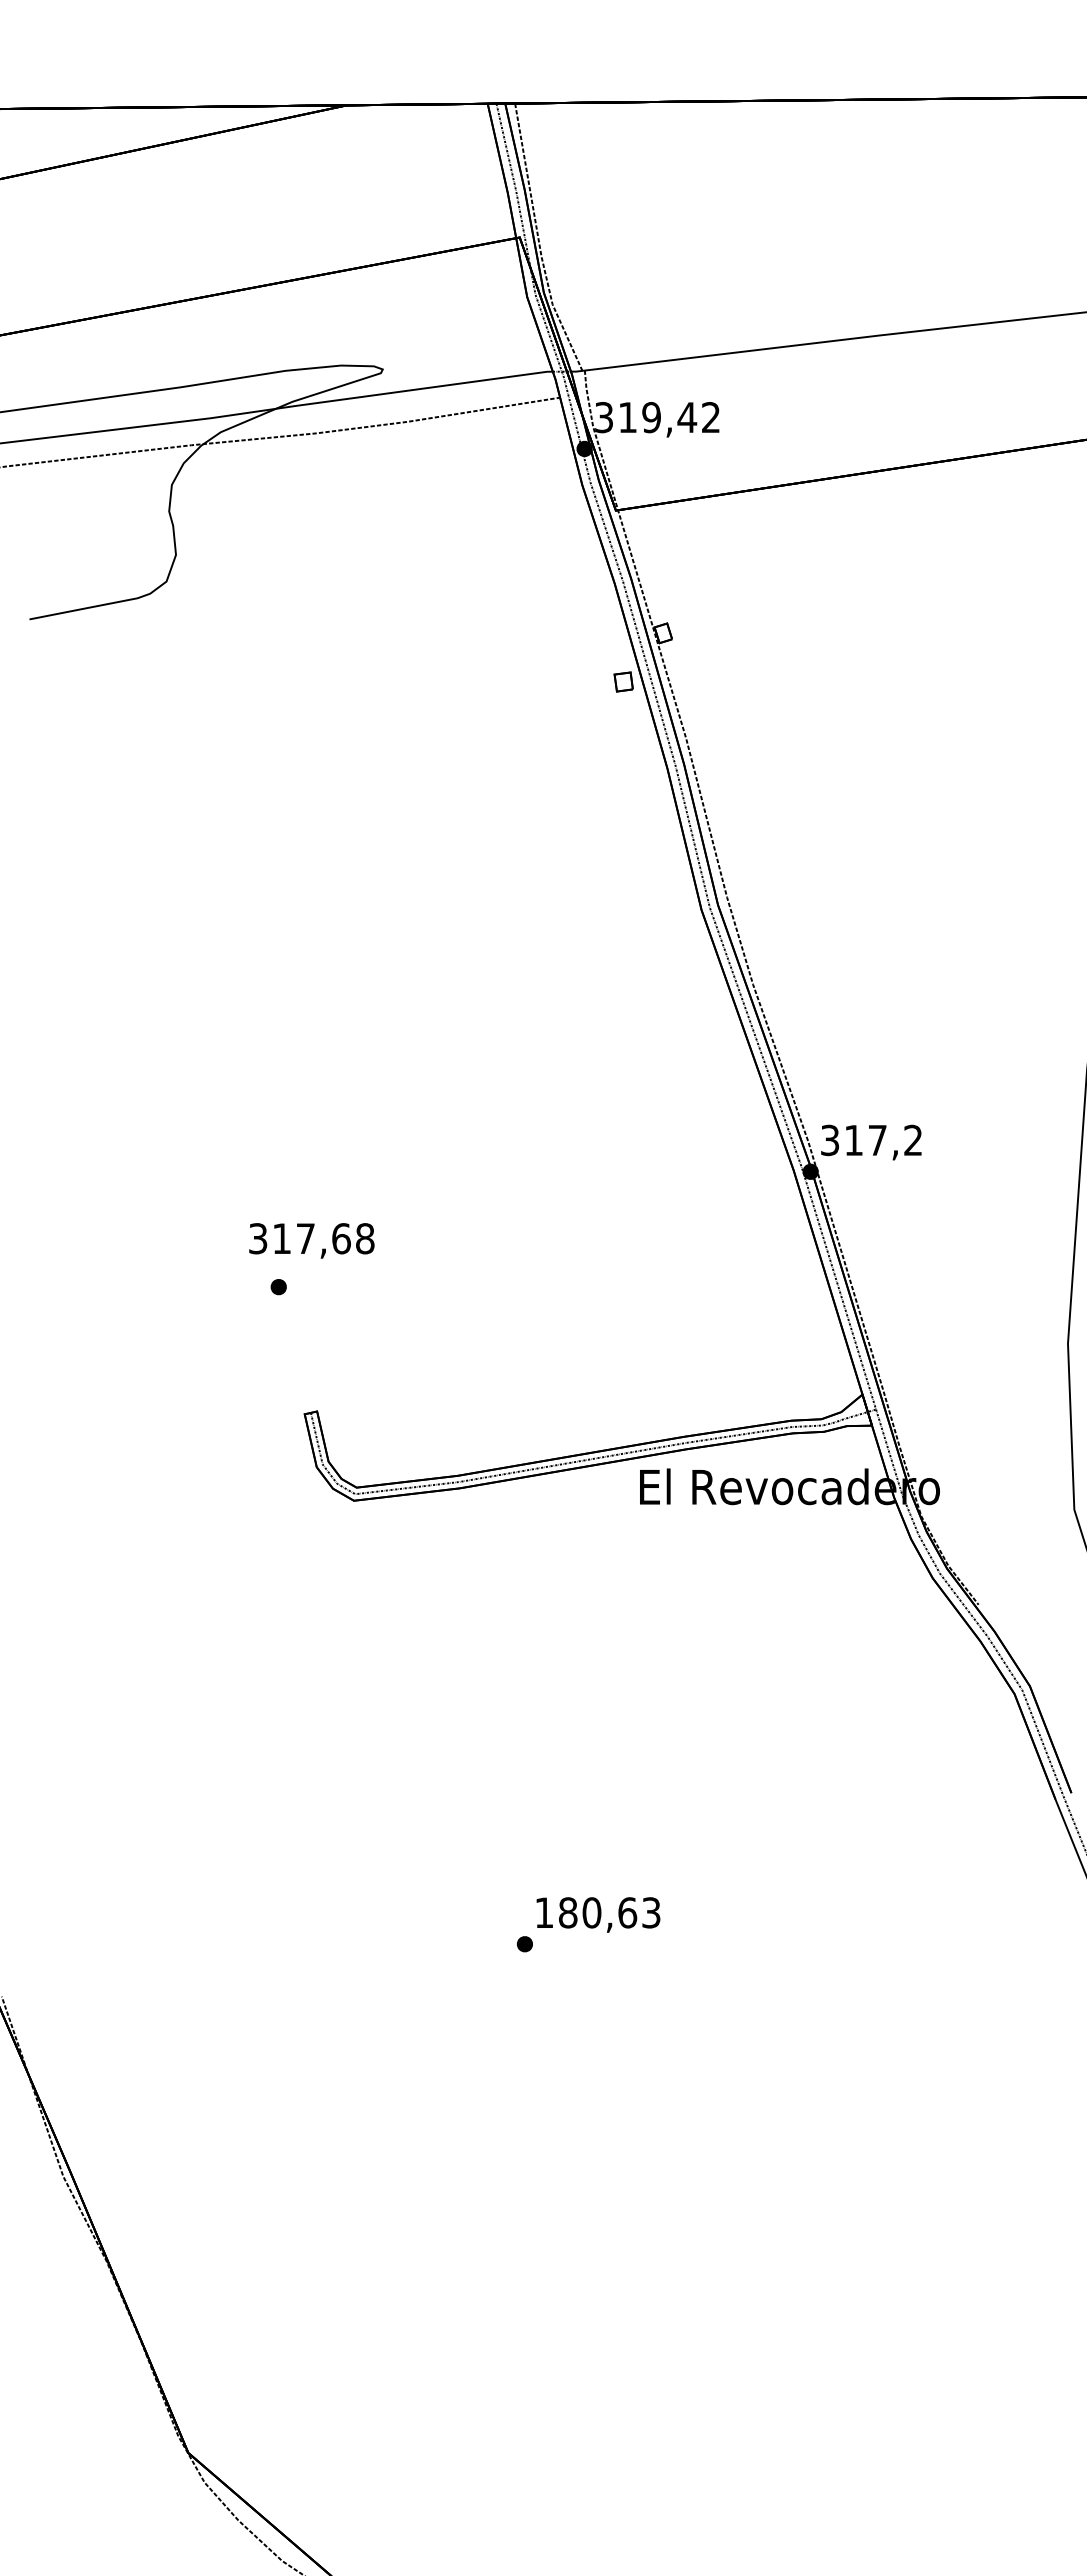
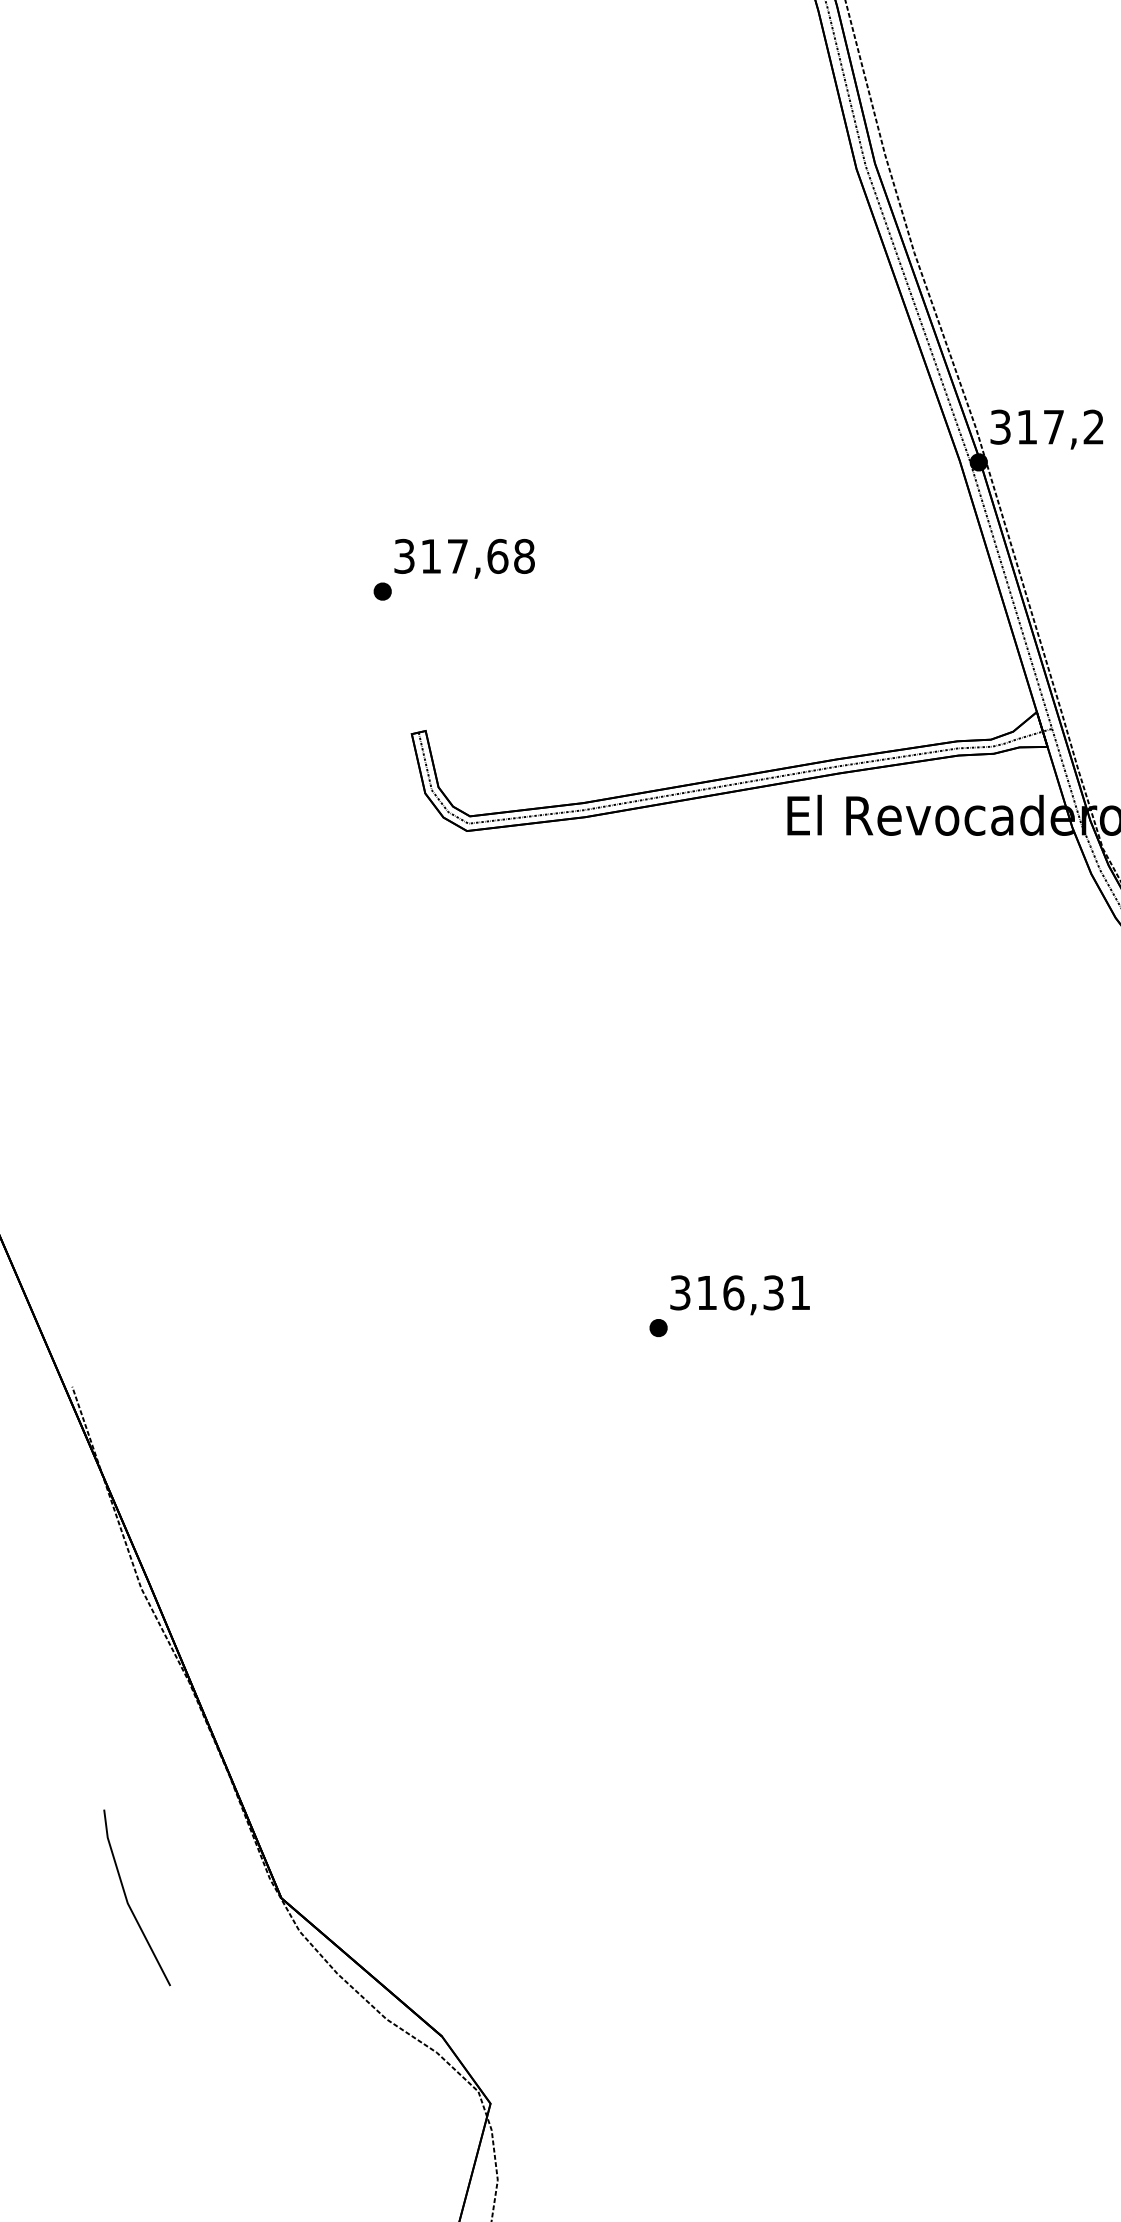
text: (311, 1240) -> (464, 558), moved
text: (597, 1912) -> (739, 1292), 180,63 -> 316,31
line: (51, 2454) -> (128, 1899), added

